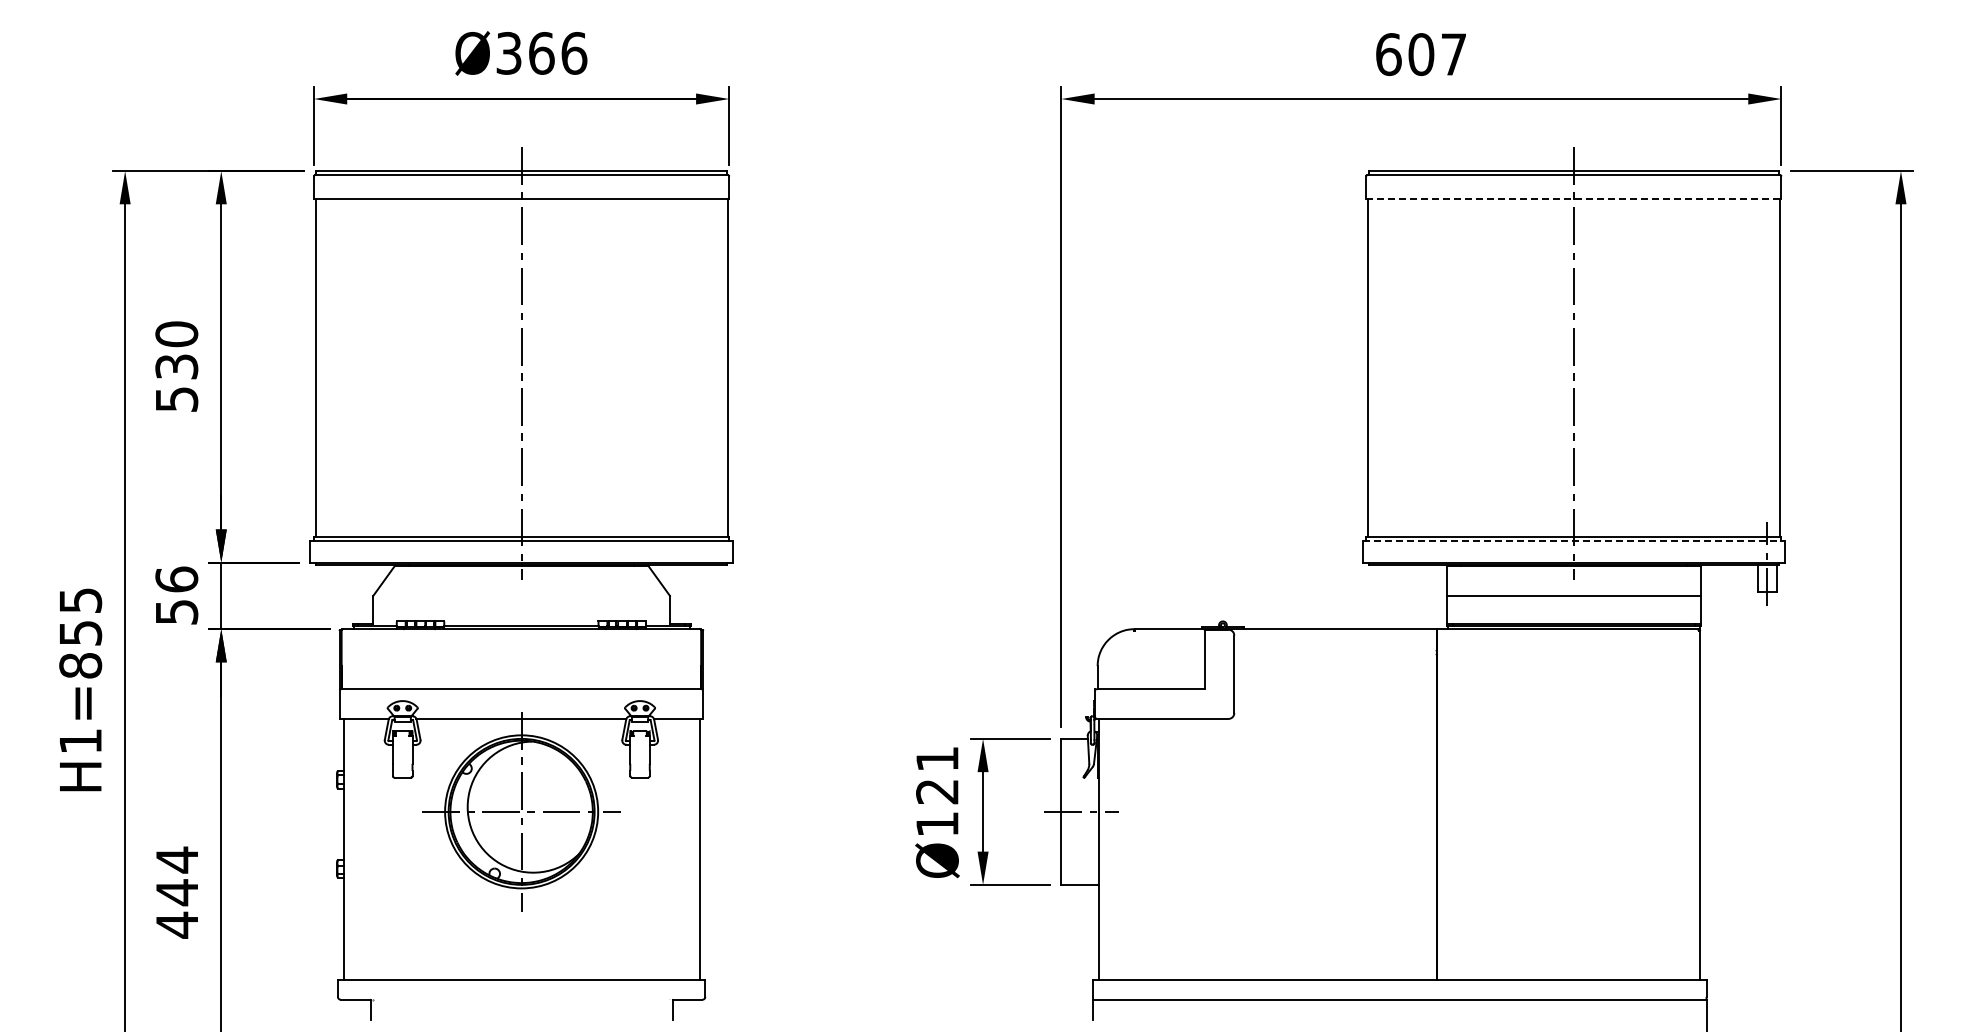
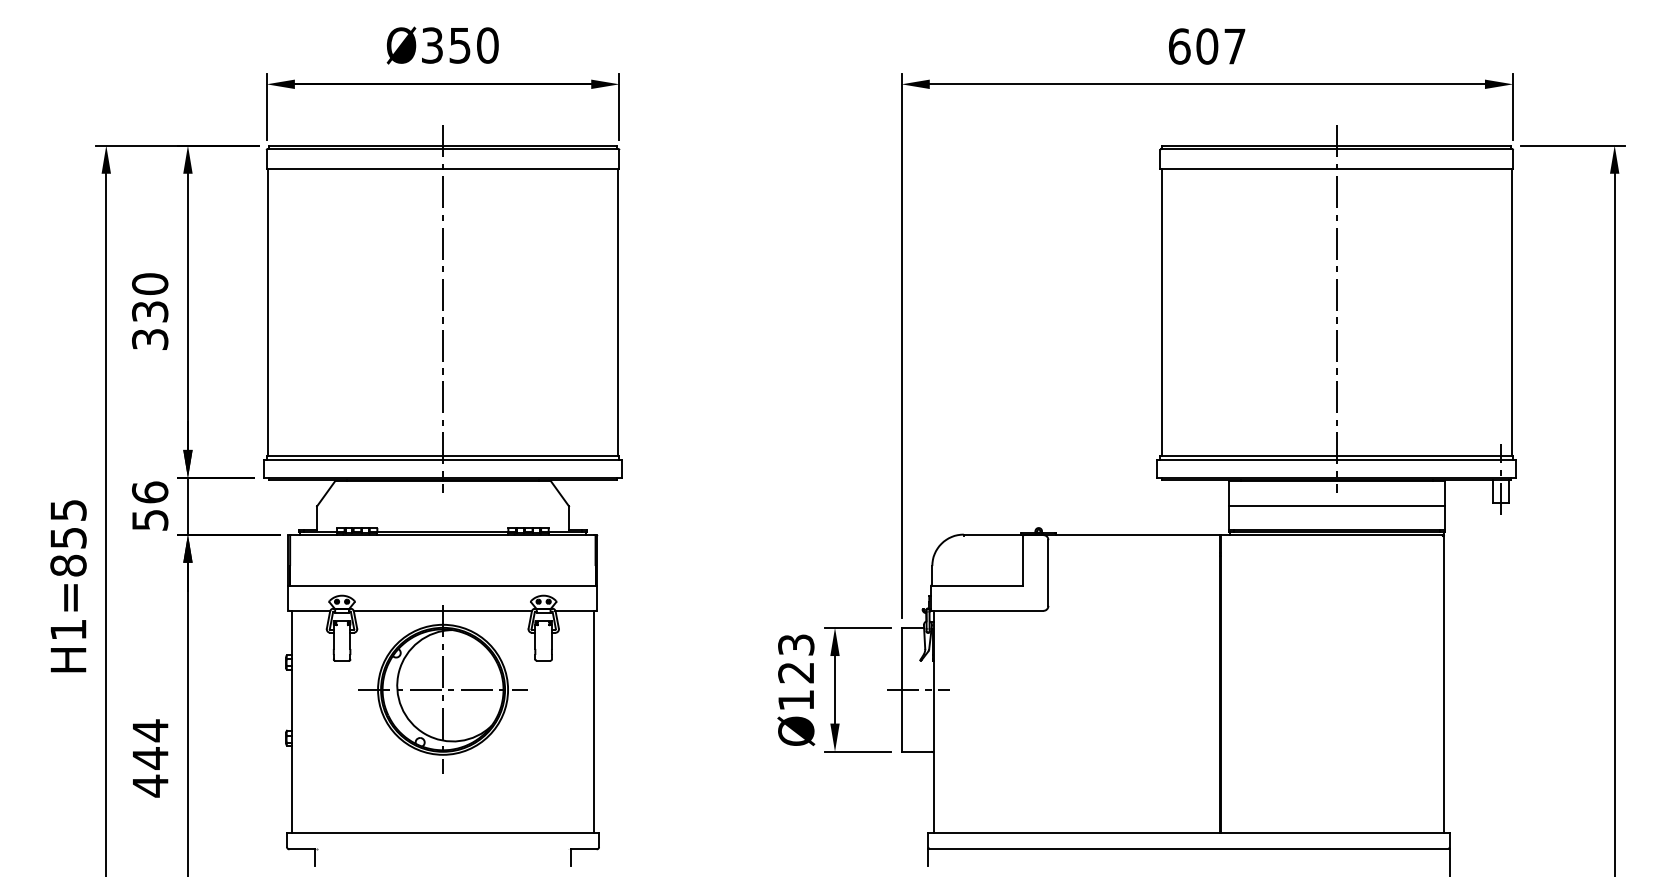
text: (558, 53) -> (474, 45), Ø366 -> Ø350
line: (1573, 198) -> (1336, 168), dashed -> solid
text: (176, 399) -> (149, 339), 530 -> 330
line: (1574, 541) -> (1337, 460), dashed -> solid
text: (937, 759) -> (796, 645), Ø121 -> Ø123

